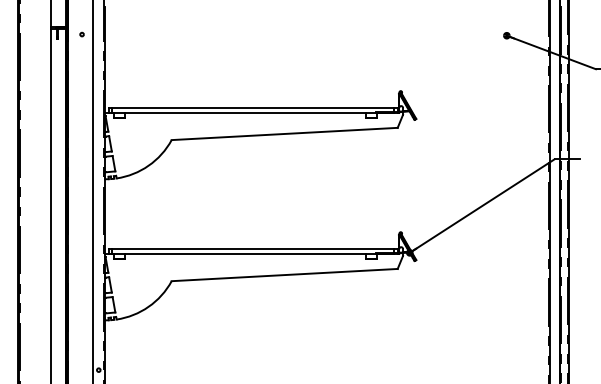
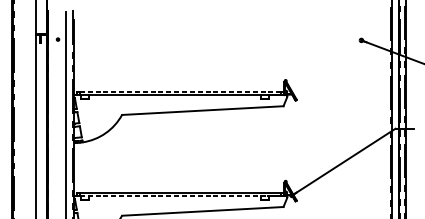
line: (253, 107) -> (180, 91), solid -> dashed
line: (253, 253) -> (180, 195), solid -> dashed

